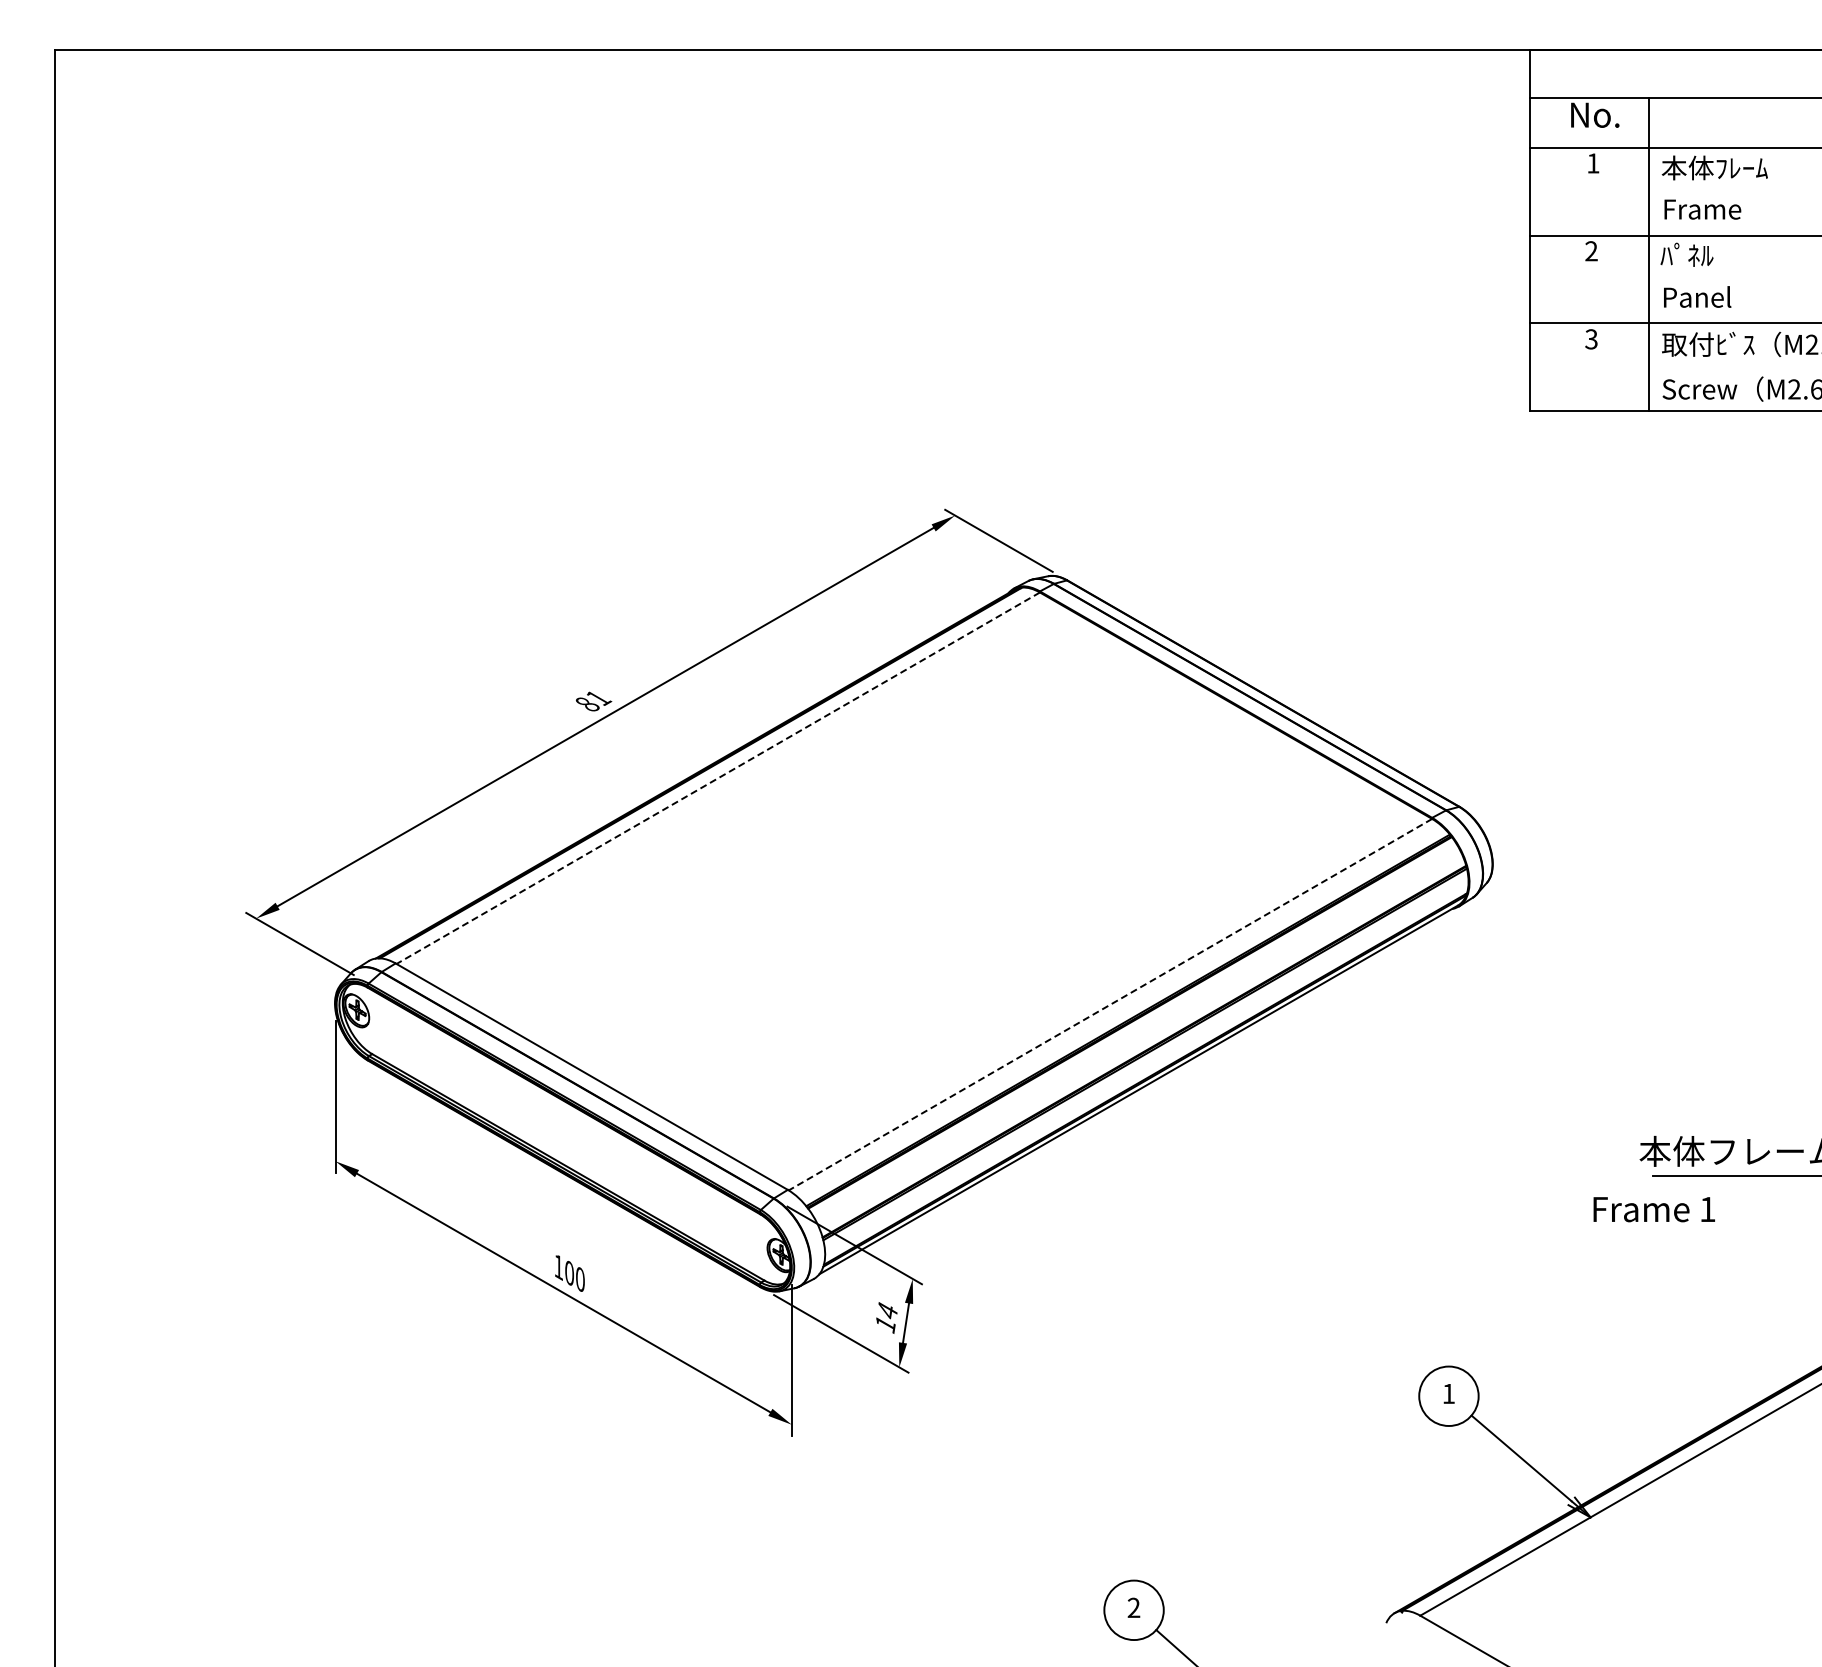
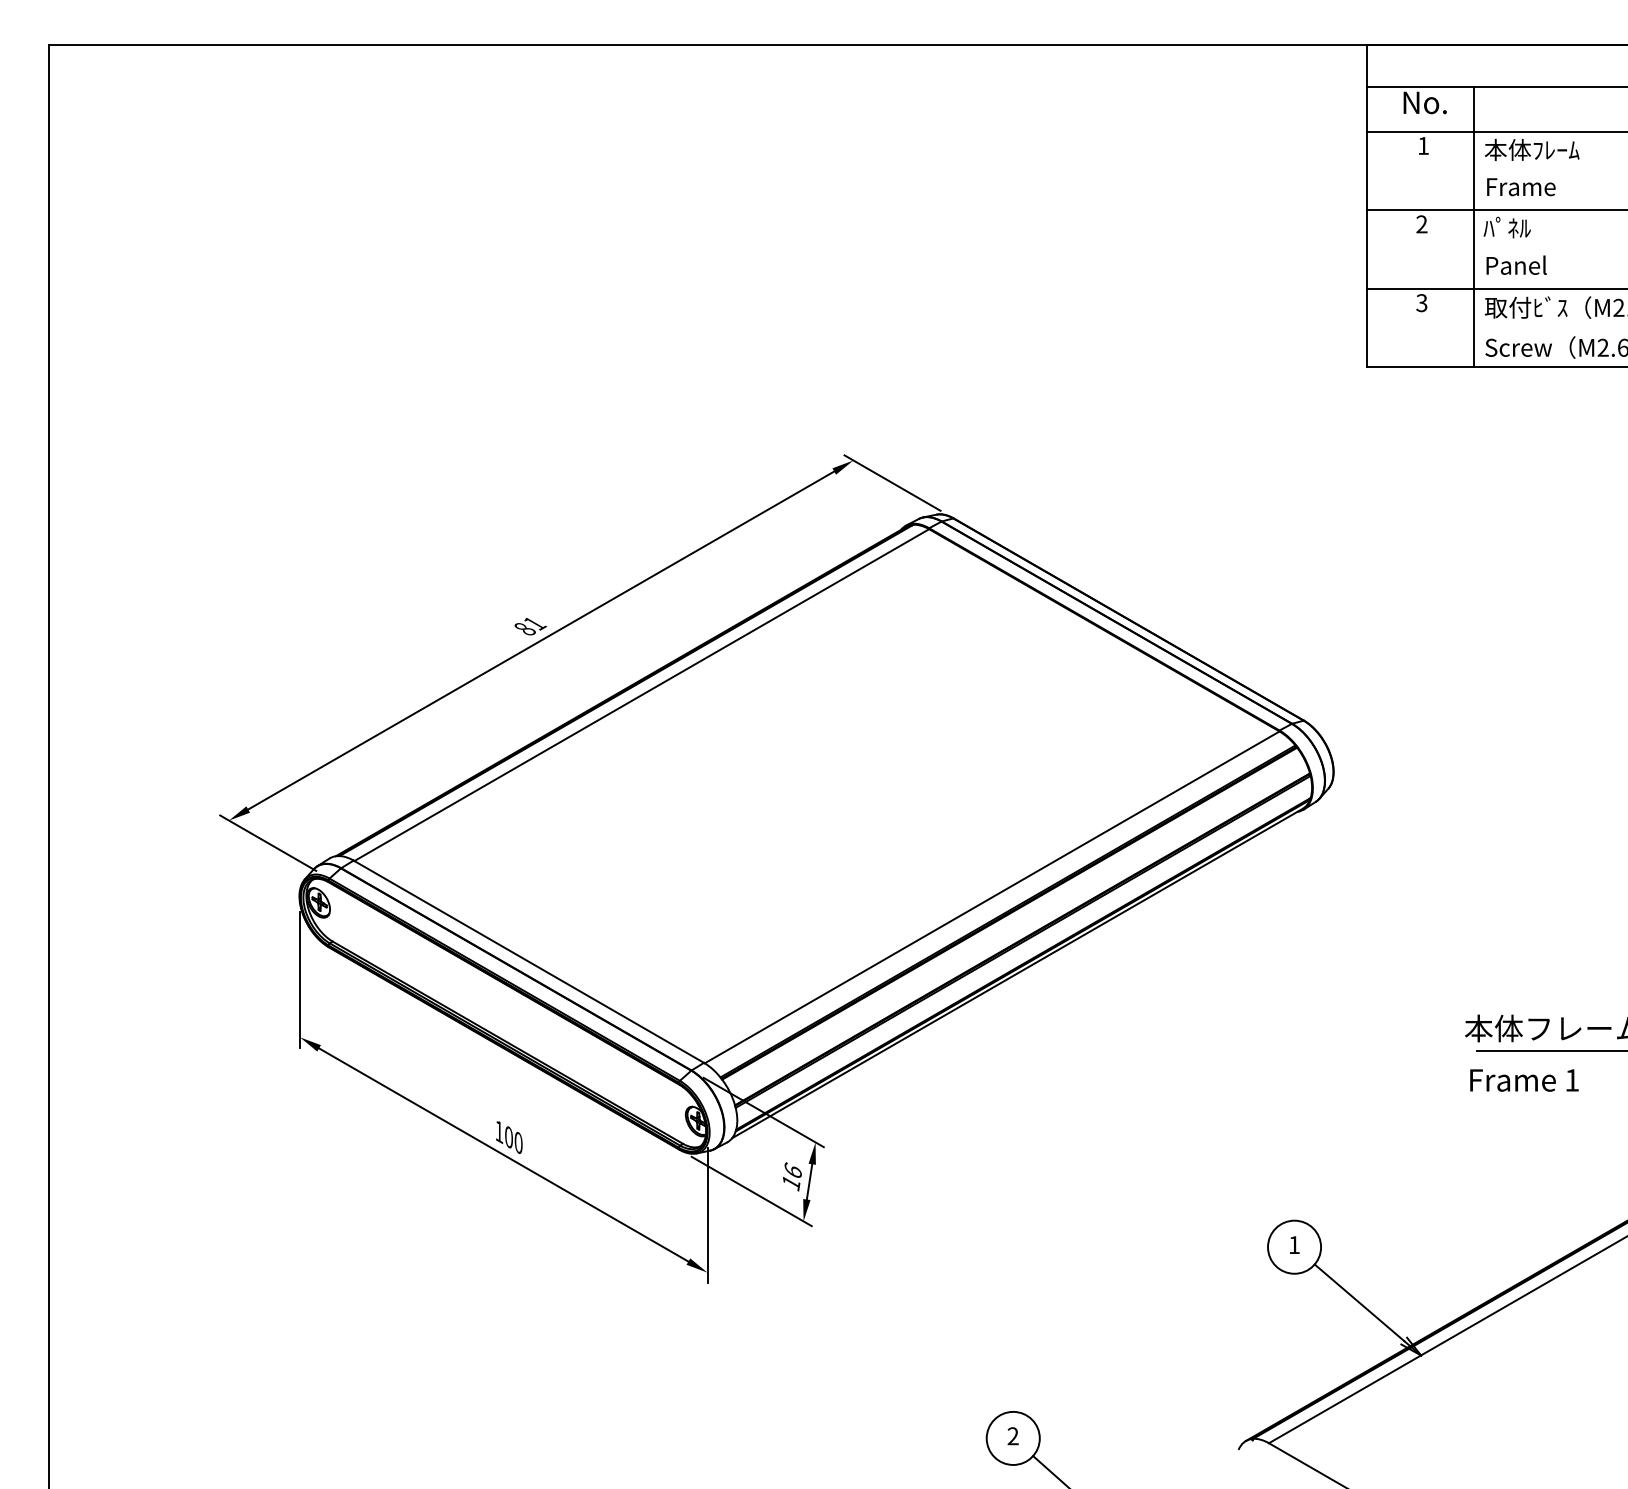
line: (717, 778) -> (641, 695), dashed -> solid
line: (1110, 1004) -> (992, 897), dashed -> solid
text: (1653, 1209) -> (1523, 1080), moved
text: (887, 1310) -> (793, 1170), 14 -> 16

